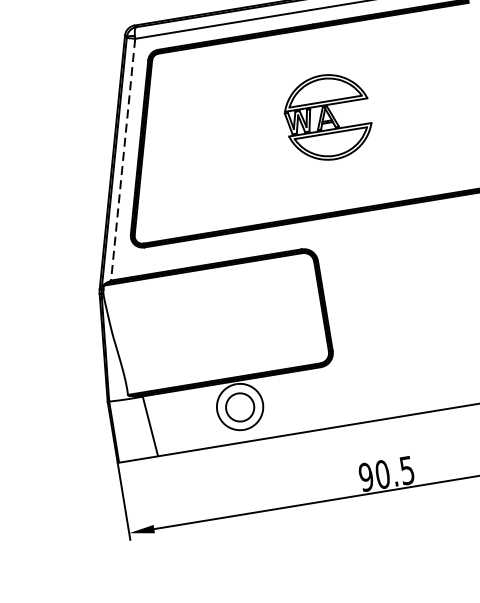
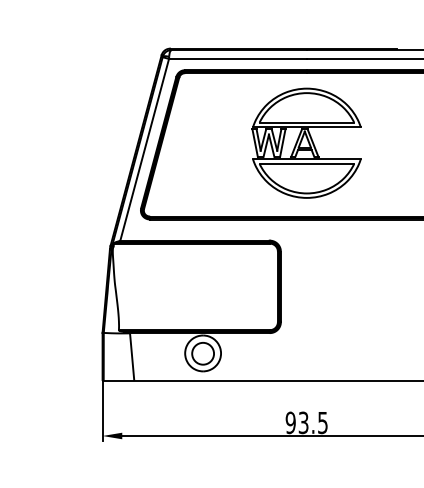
part: (327, 116) -> (306, 142), size x1.67
line: (123, 160) -> (144, 150), dashed -> solid
text: (382, 474) -> (303, 422), 90.5 -> 93.5

